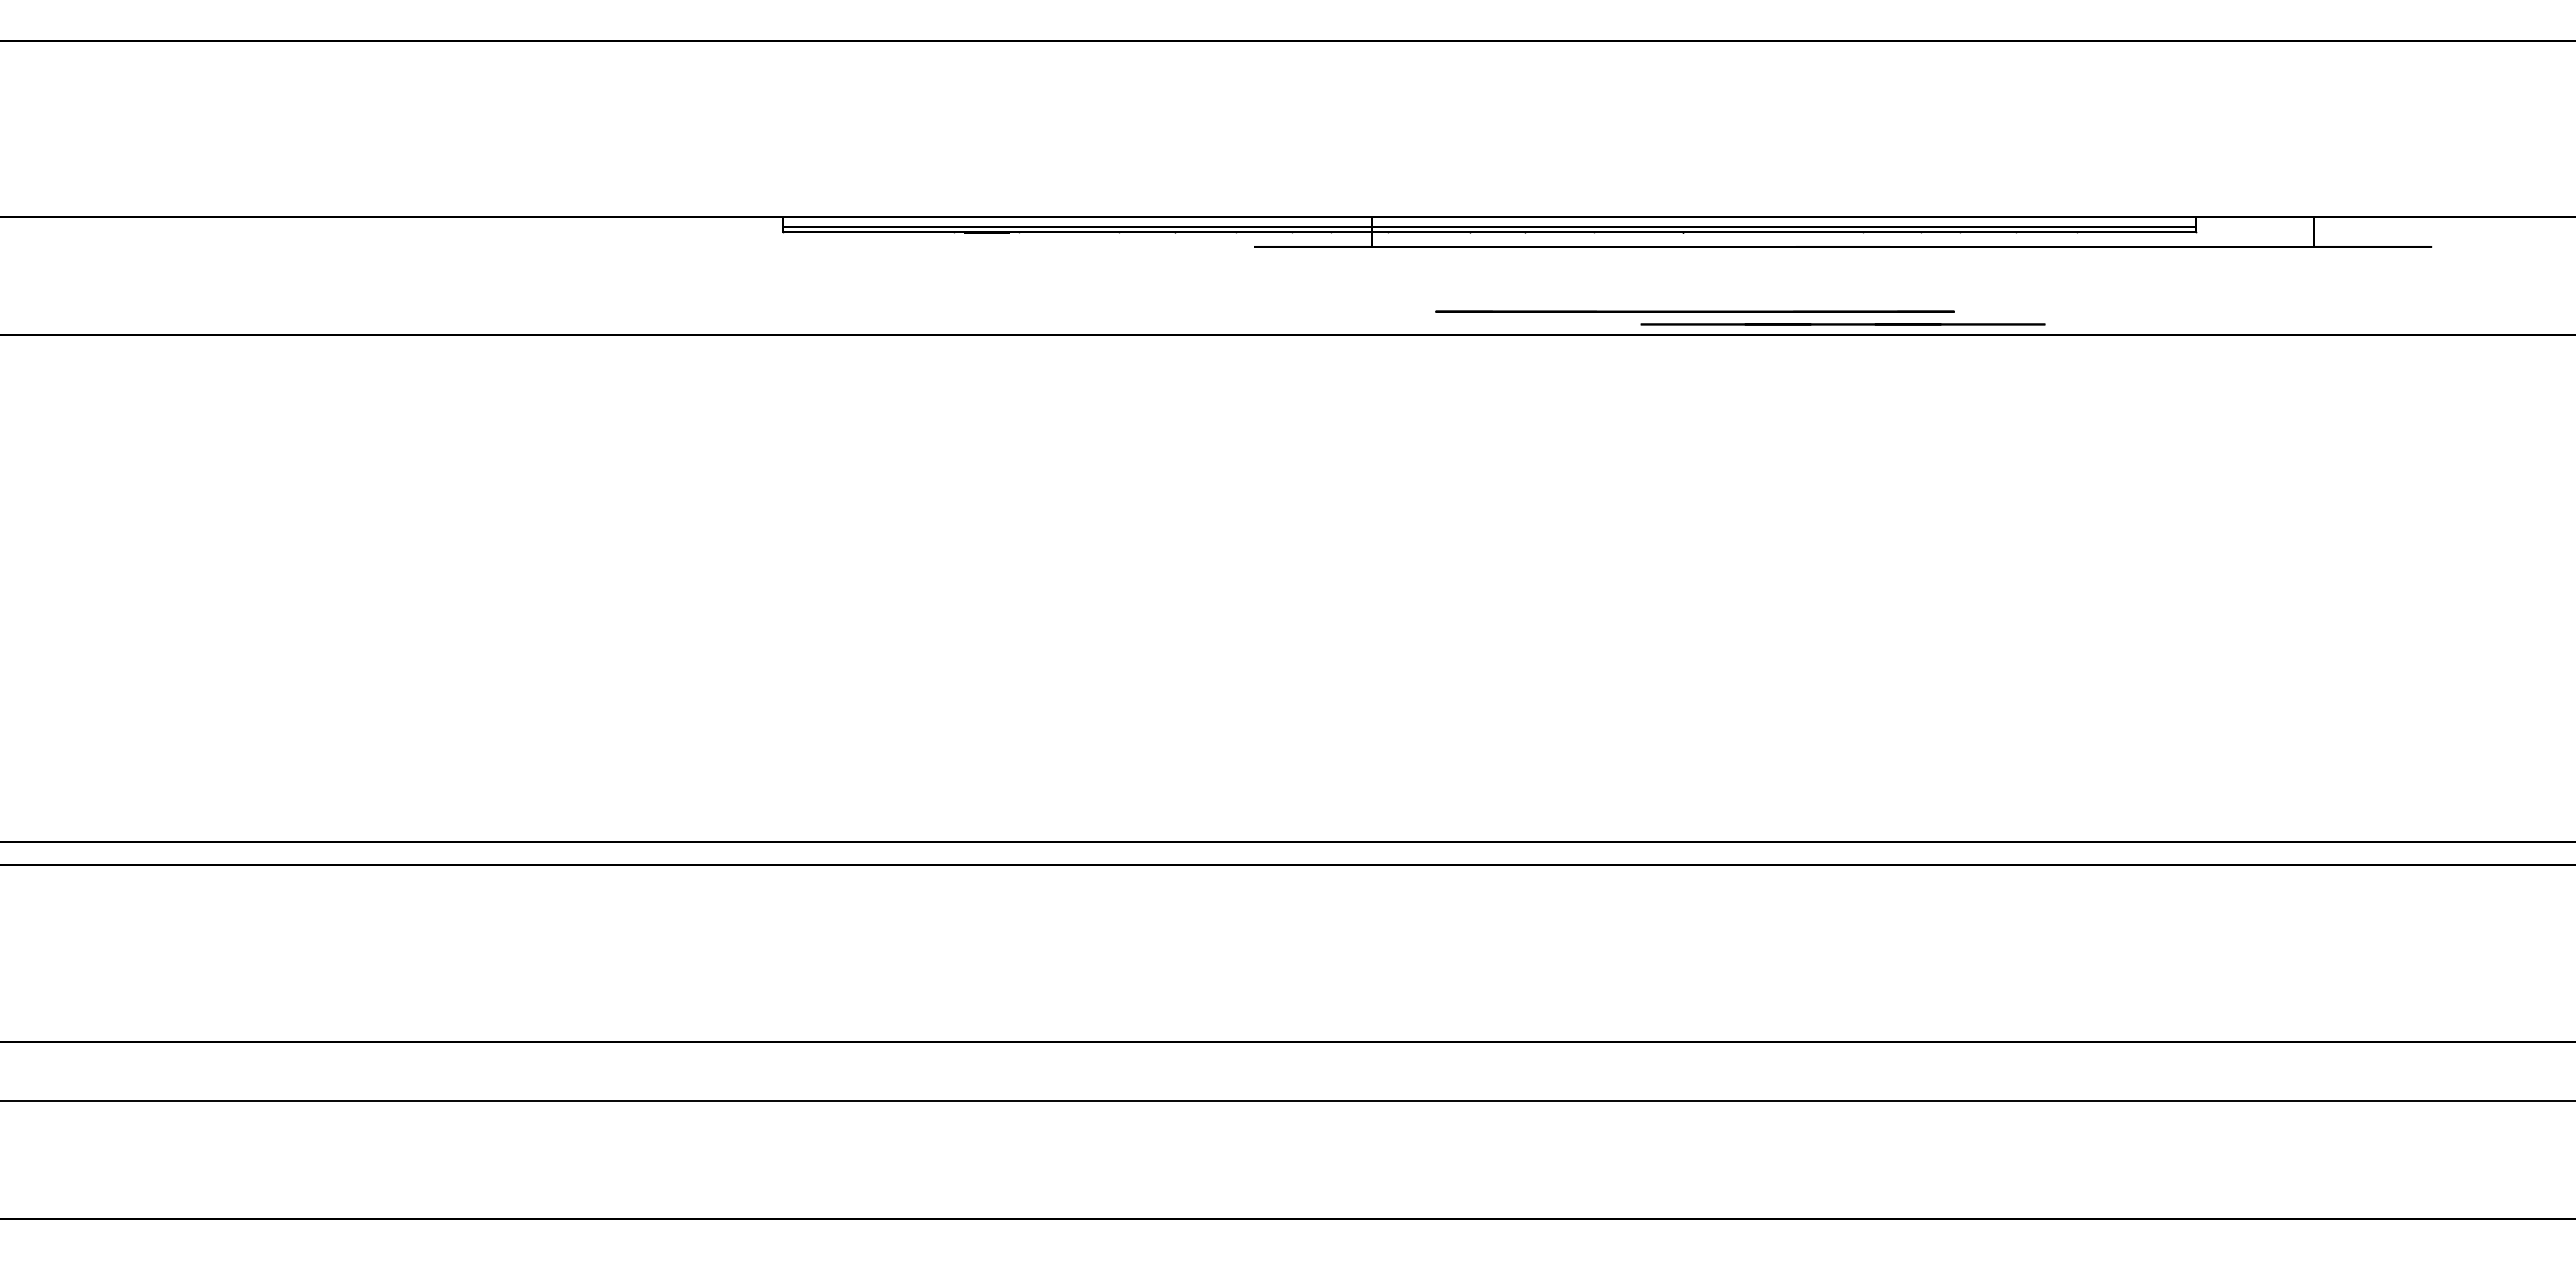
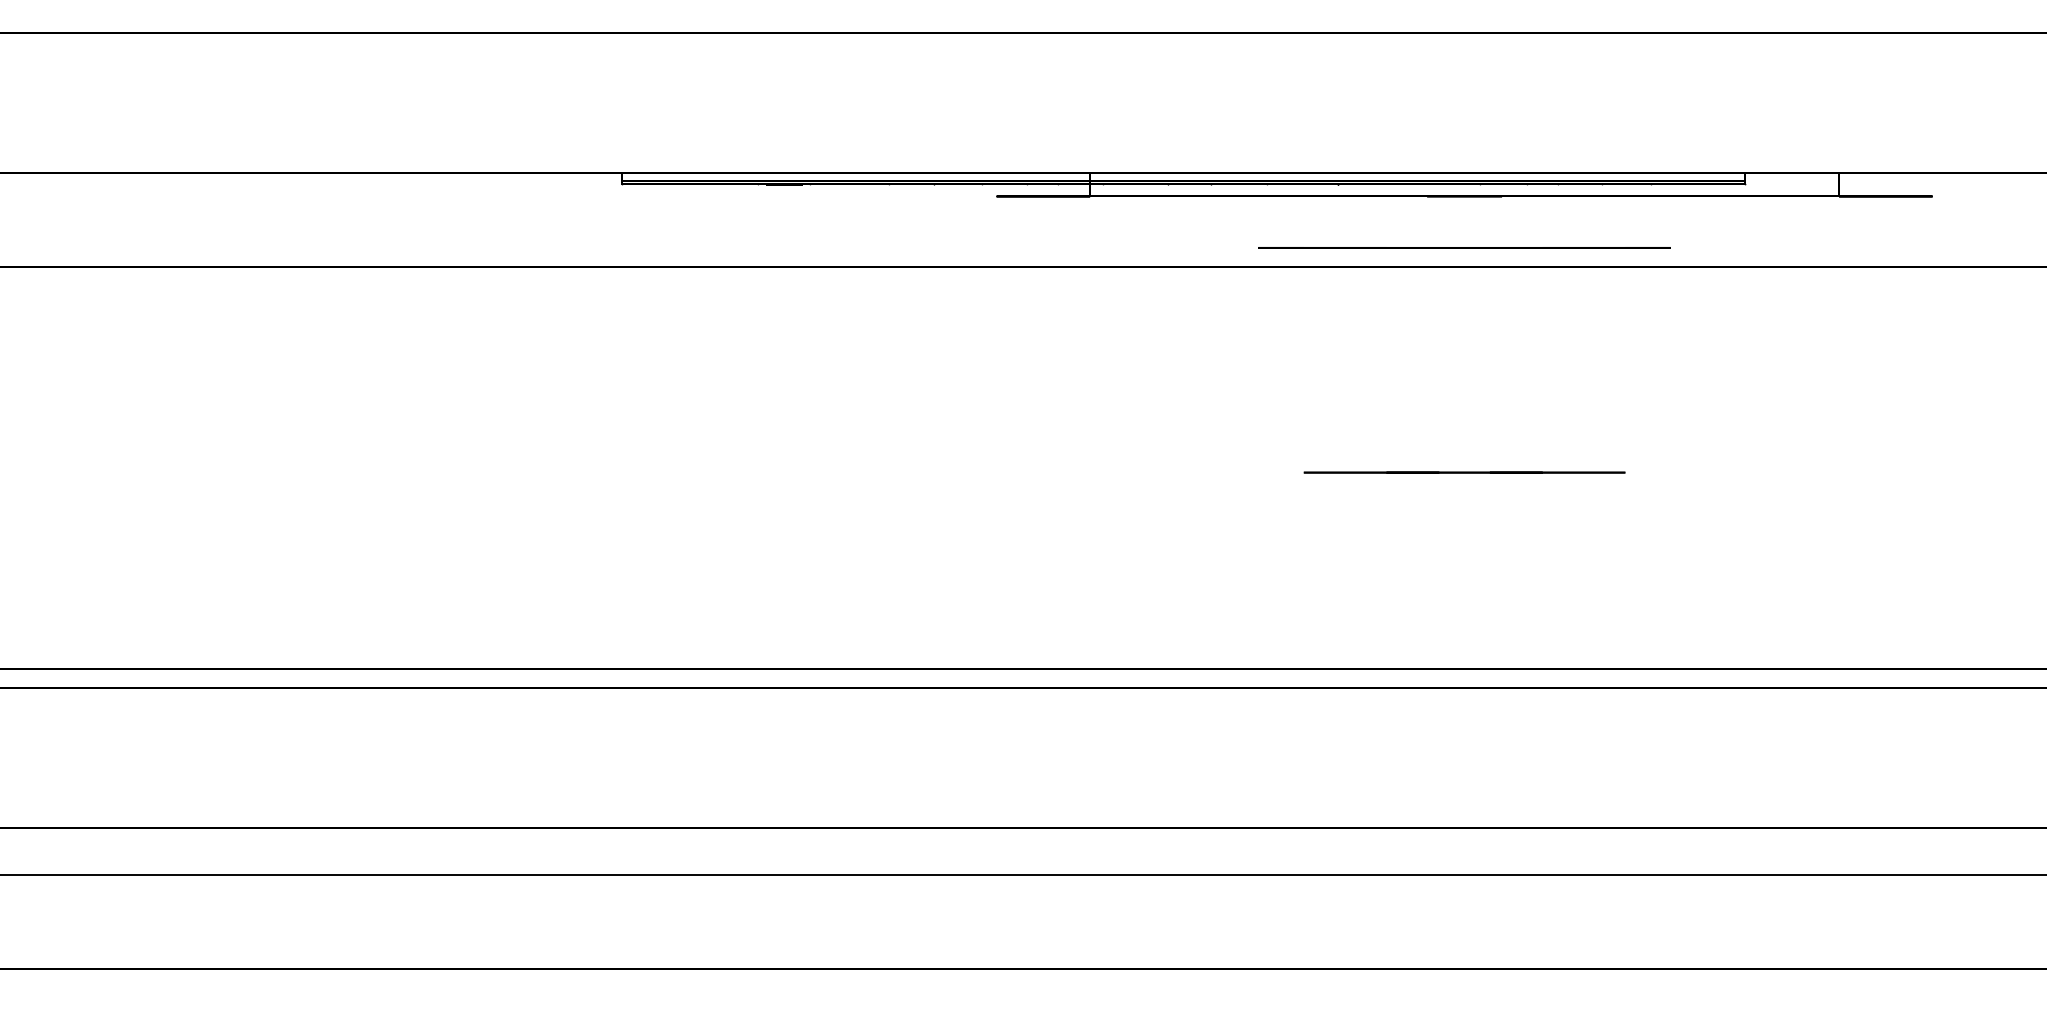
line: (1694, 311) -> (1464, 247), moved
line: (1842, 324) -> (1464, 472), moved

